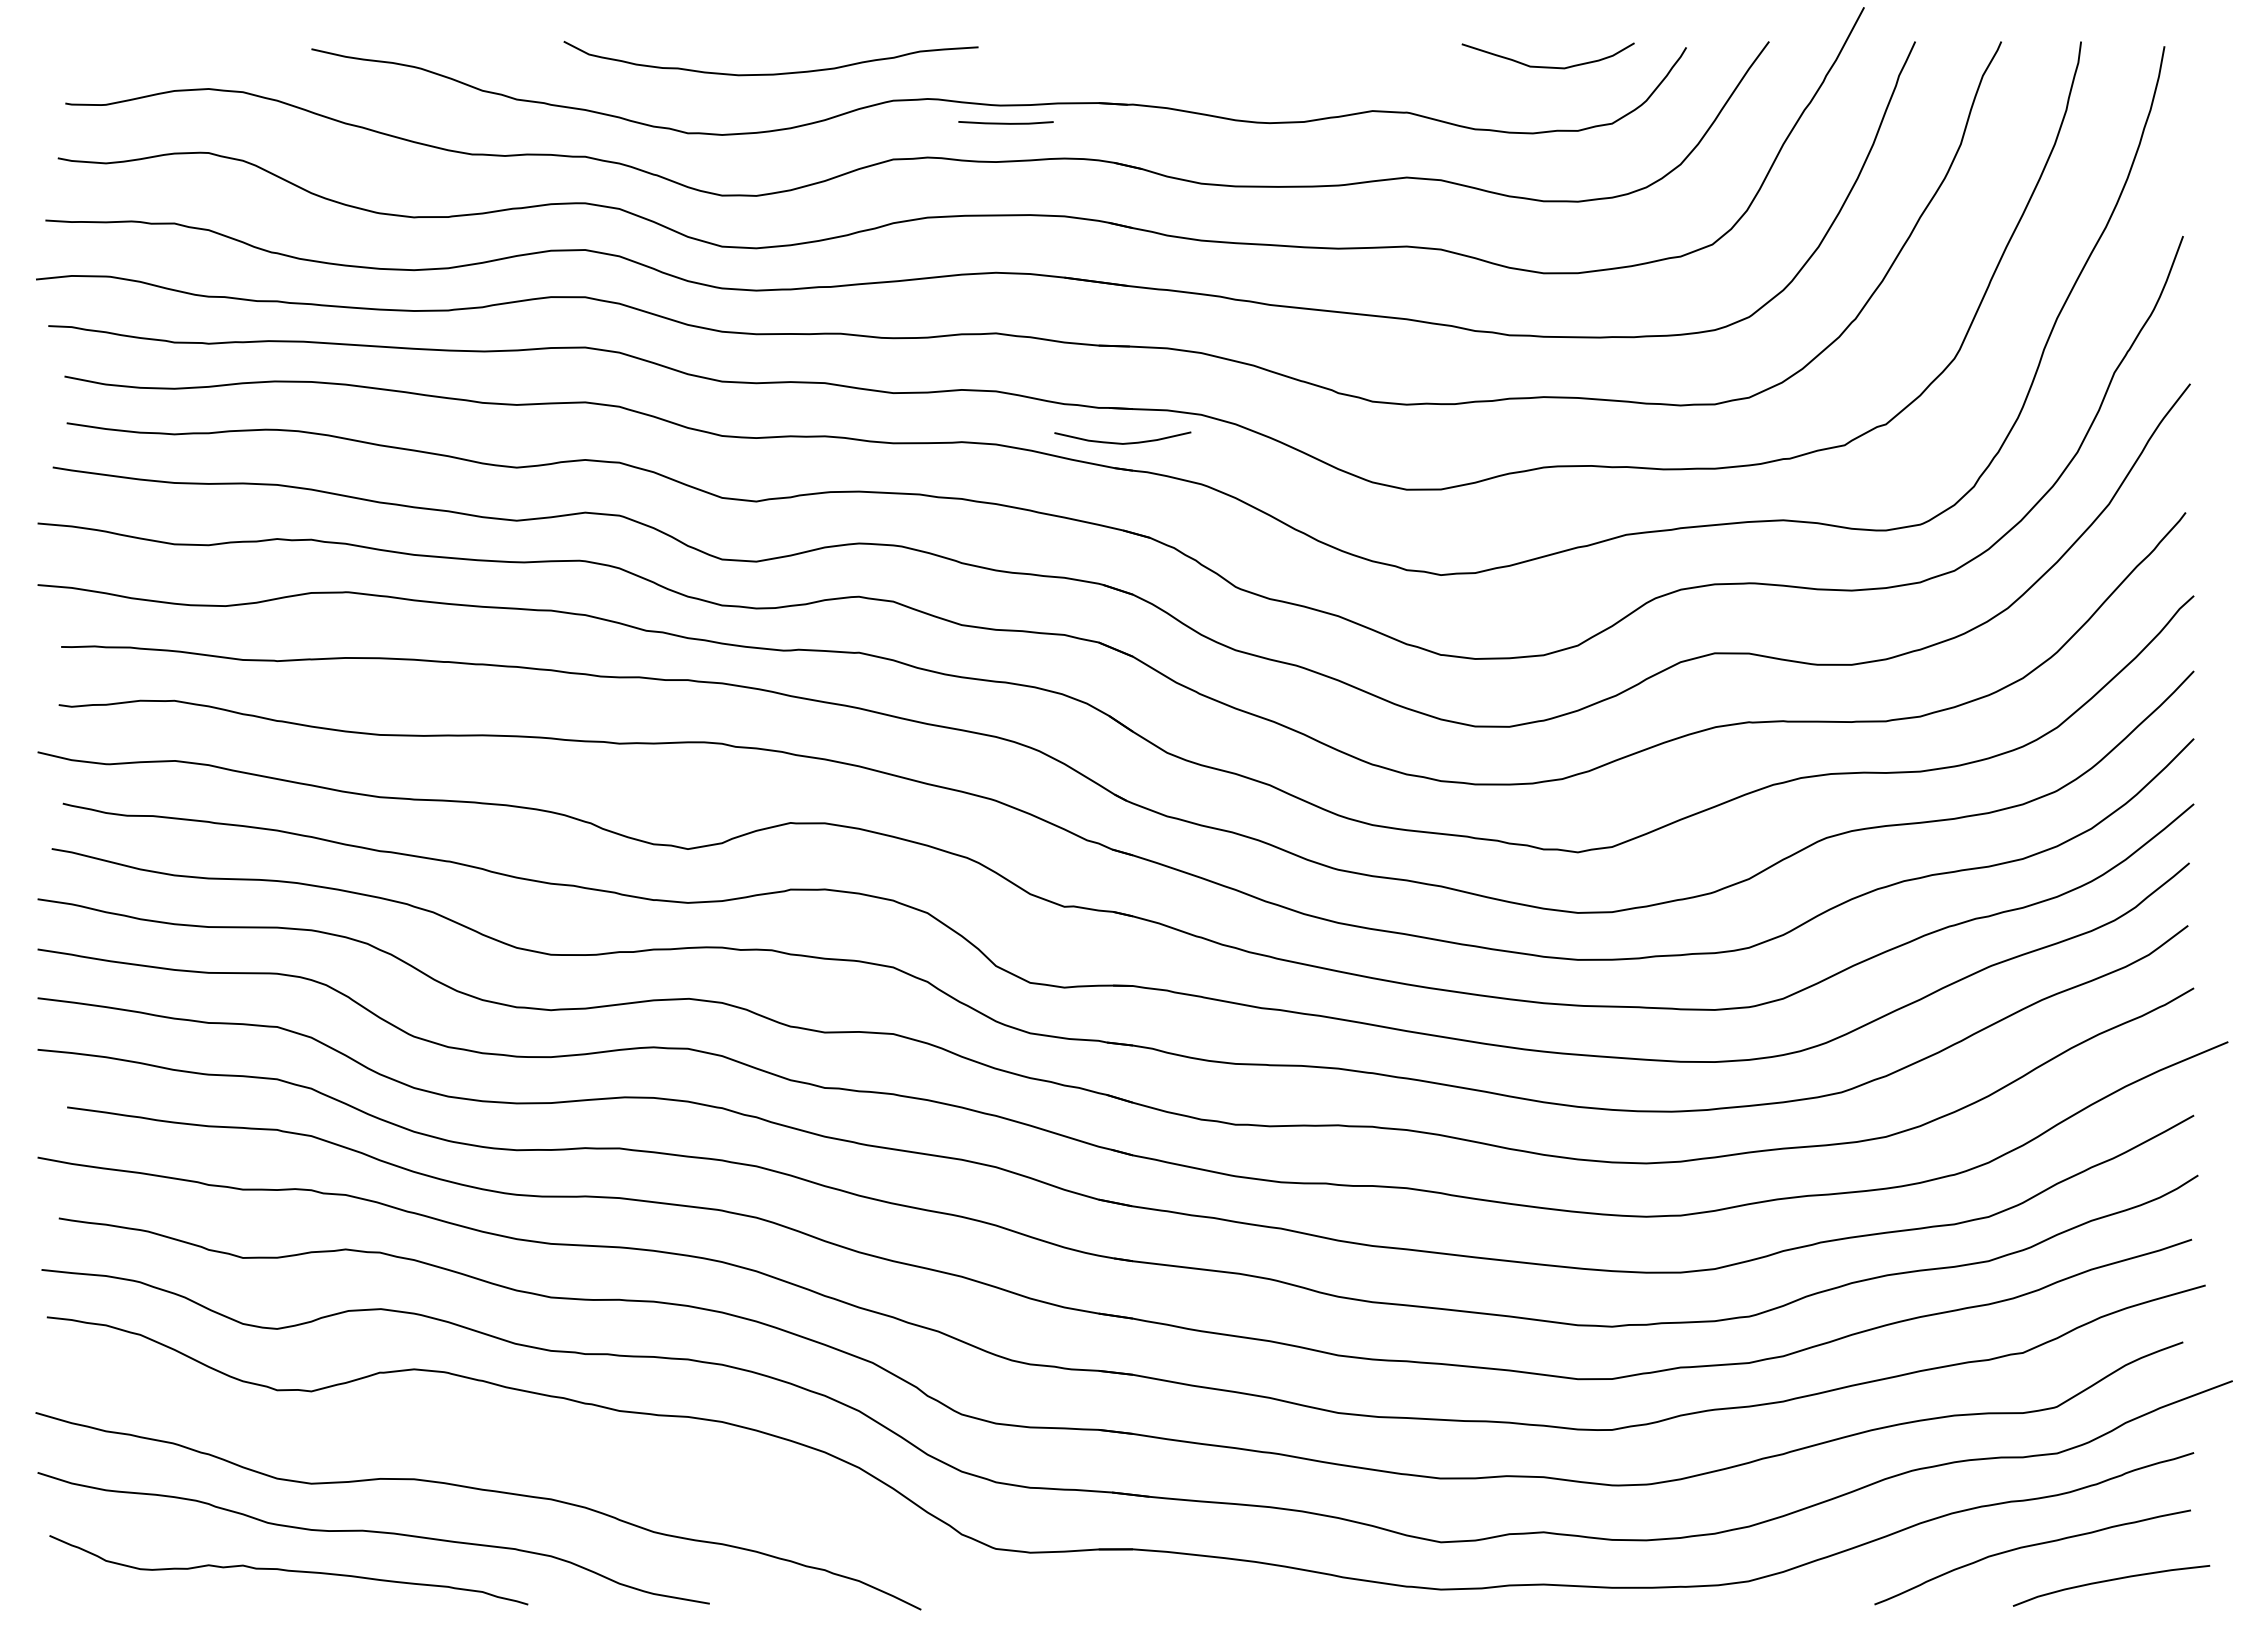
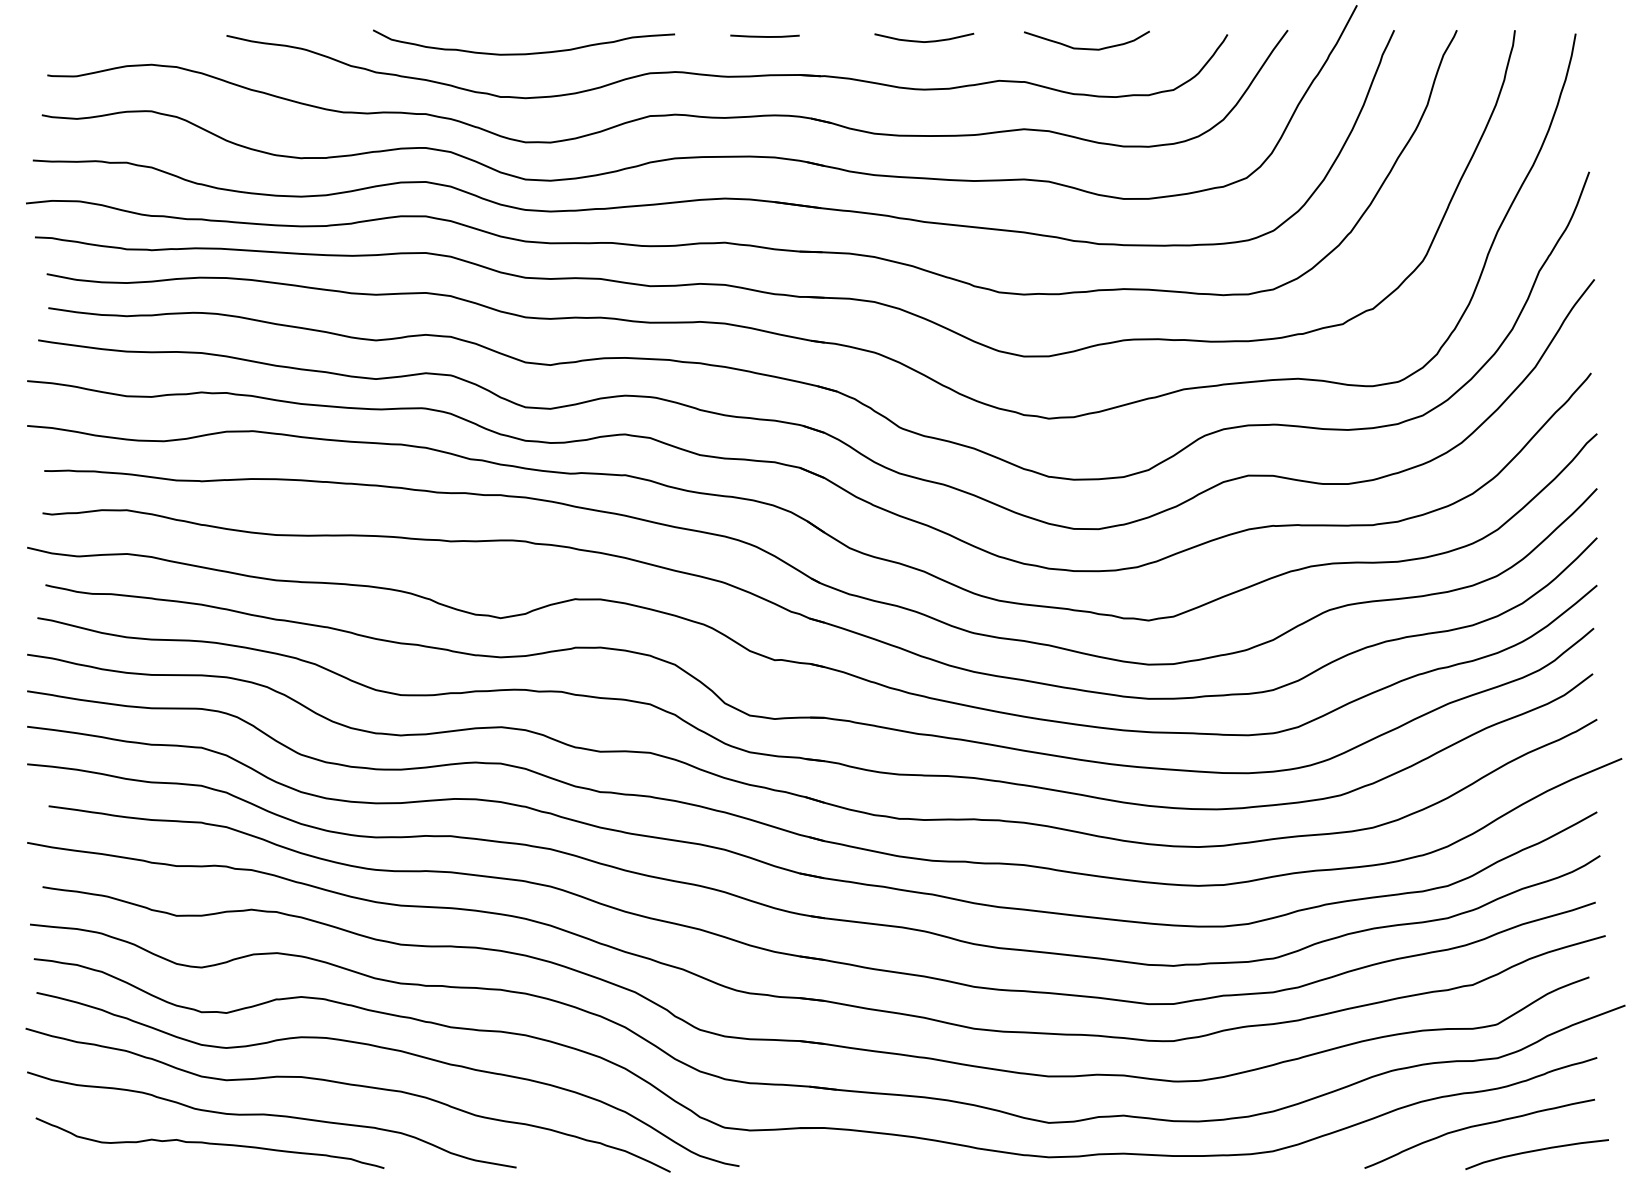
curve: (1547, 66) -> (1086, 48), moved
curve: (770, 73) -> (523, 53), moved
line: (1005, 122) -> (764, 35), moved
curve: (1121, 442) -> (923, 41), moved
curve: (538, 1442) -> (391, 1050), added

